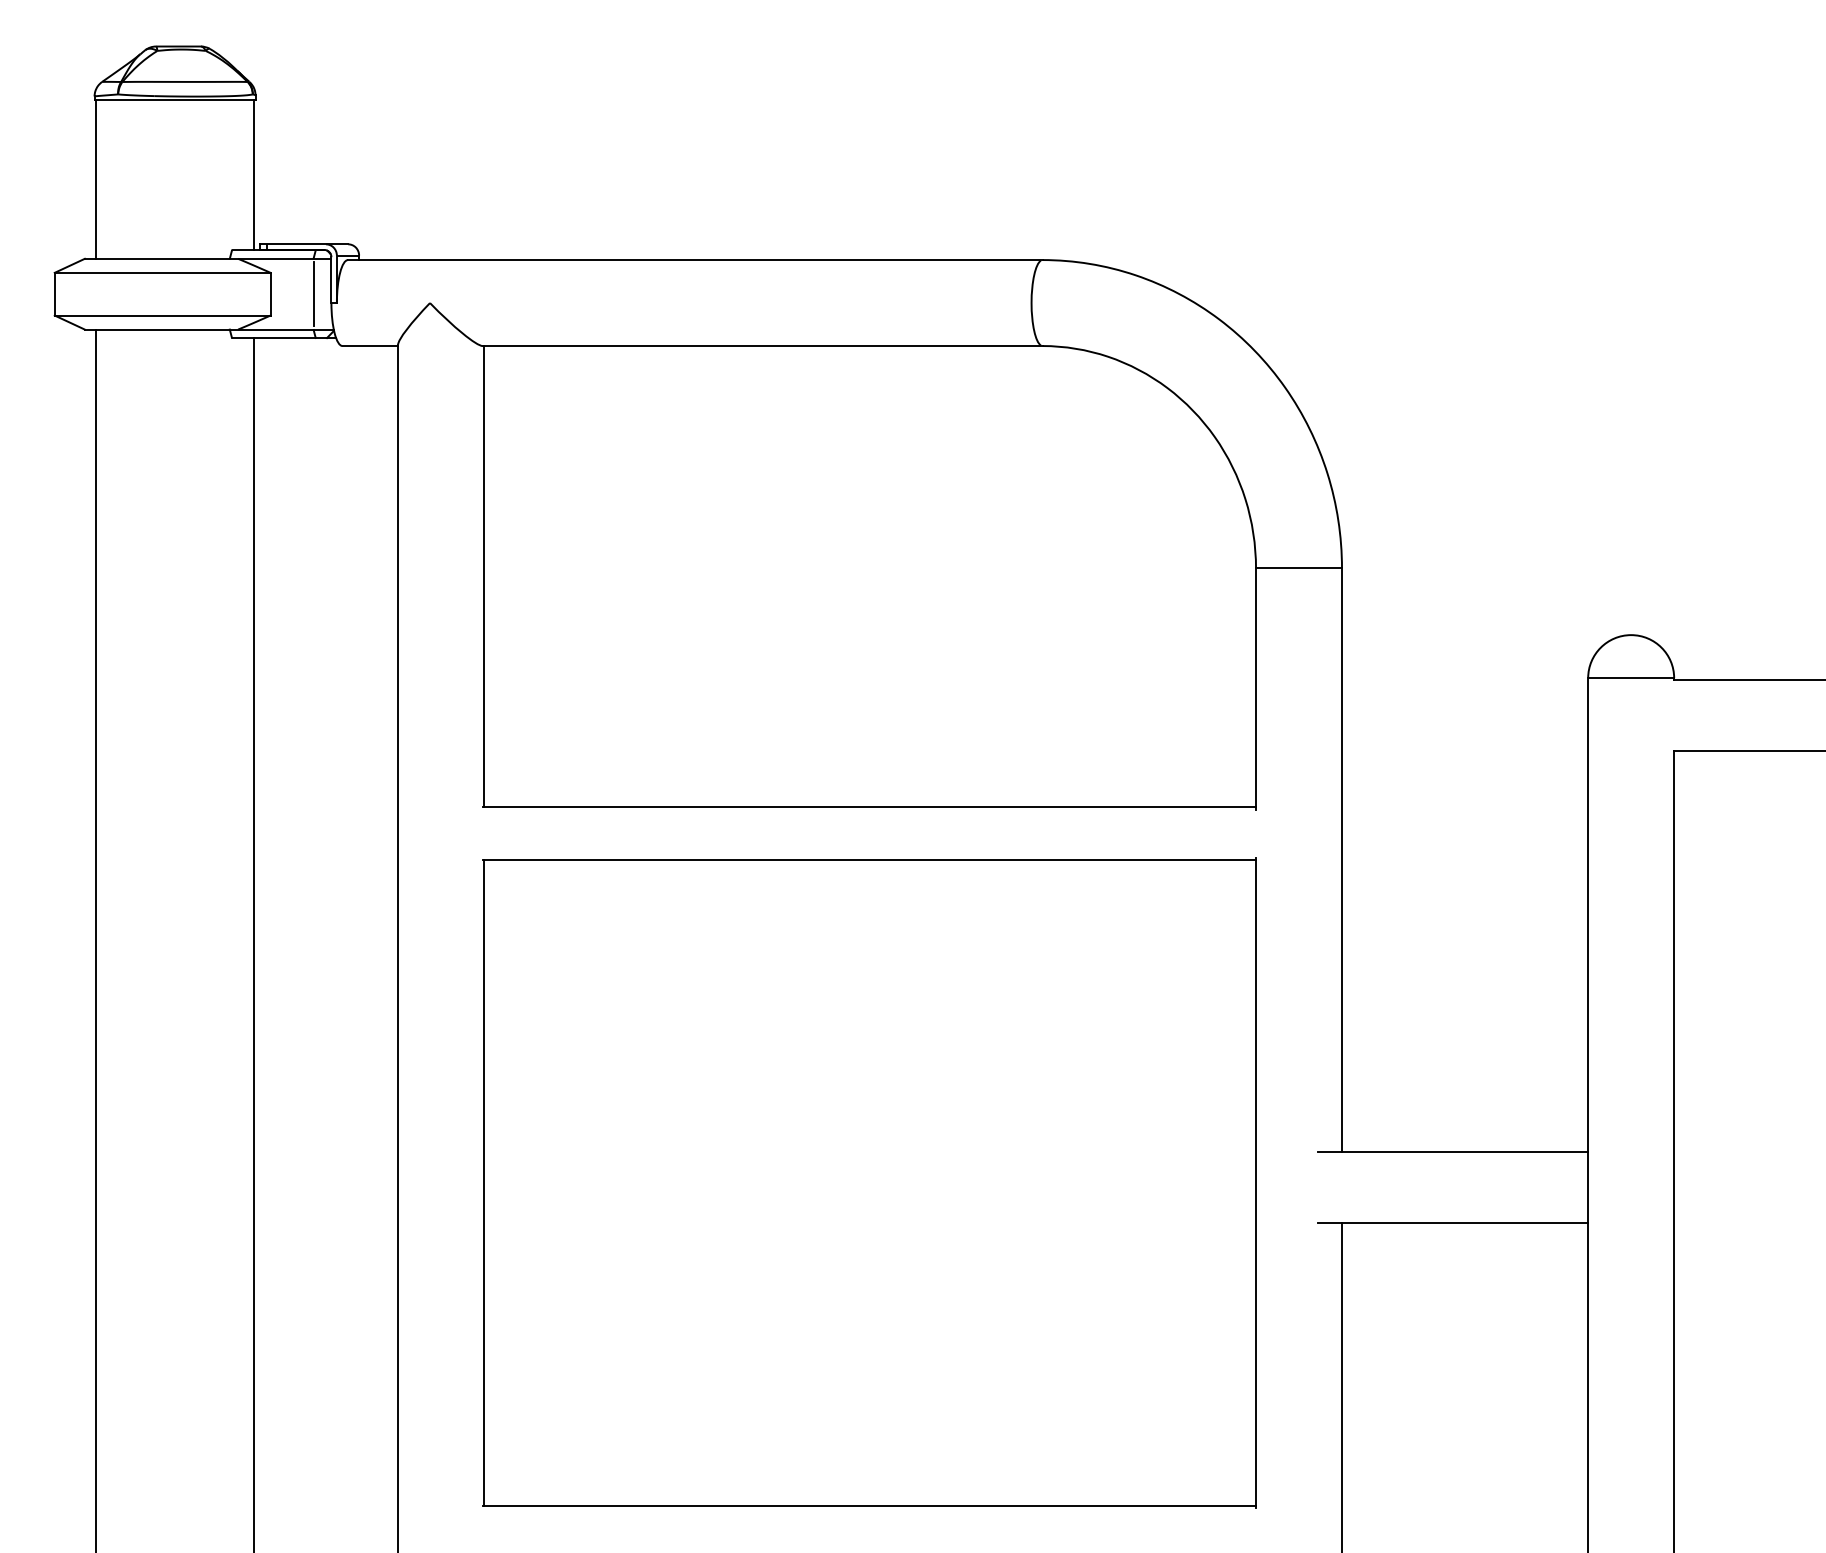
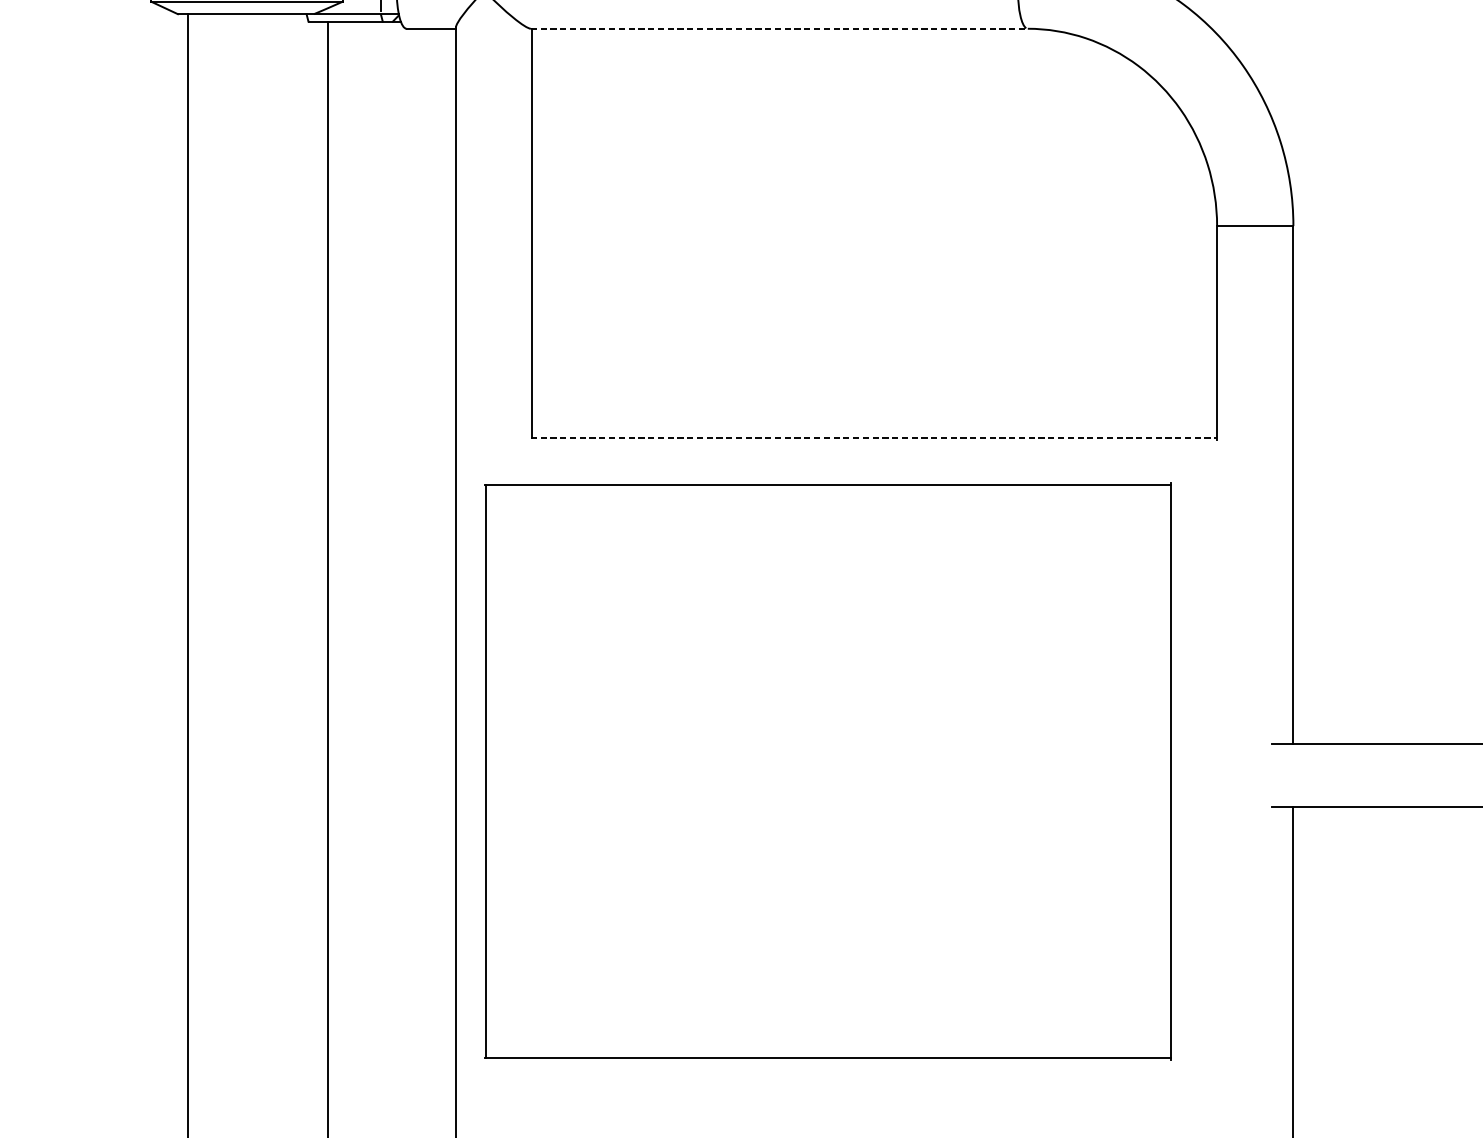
line: (763, 346) -> (780, 29), solid -> dashed
line: (869, 807) -> (874, 438), solid -> dashed
part: (869, 1182) -> (828, 770), moved

